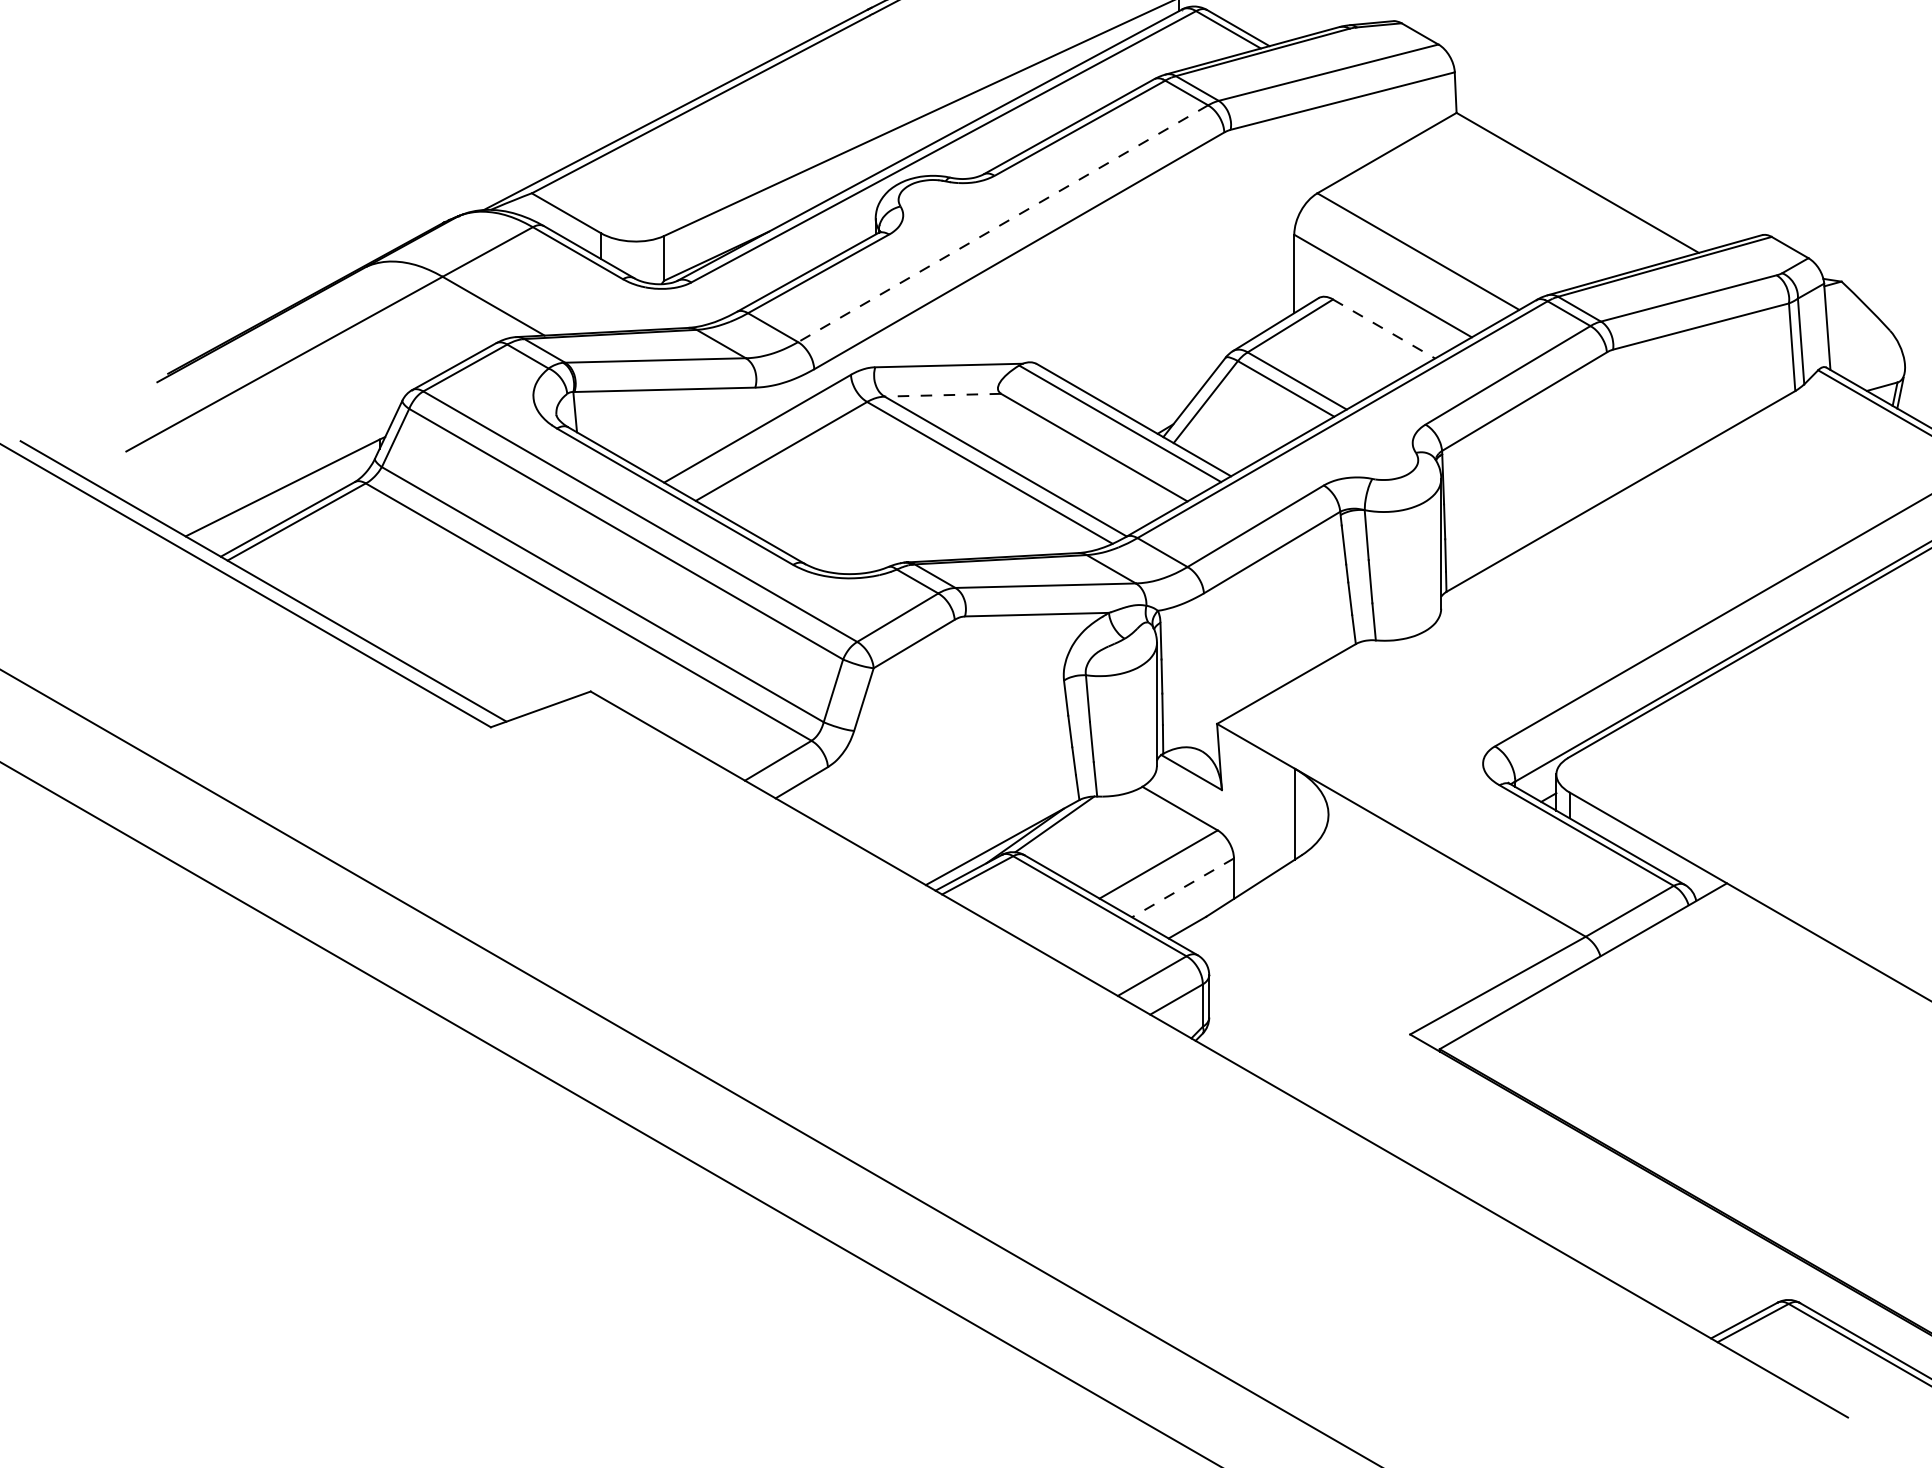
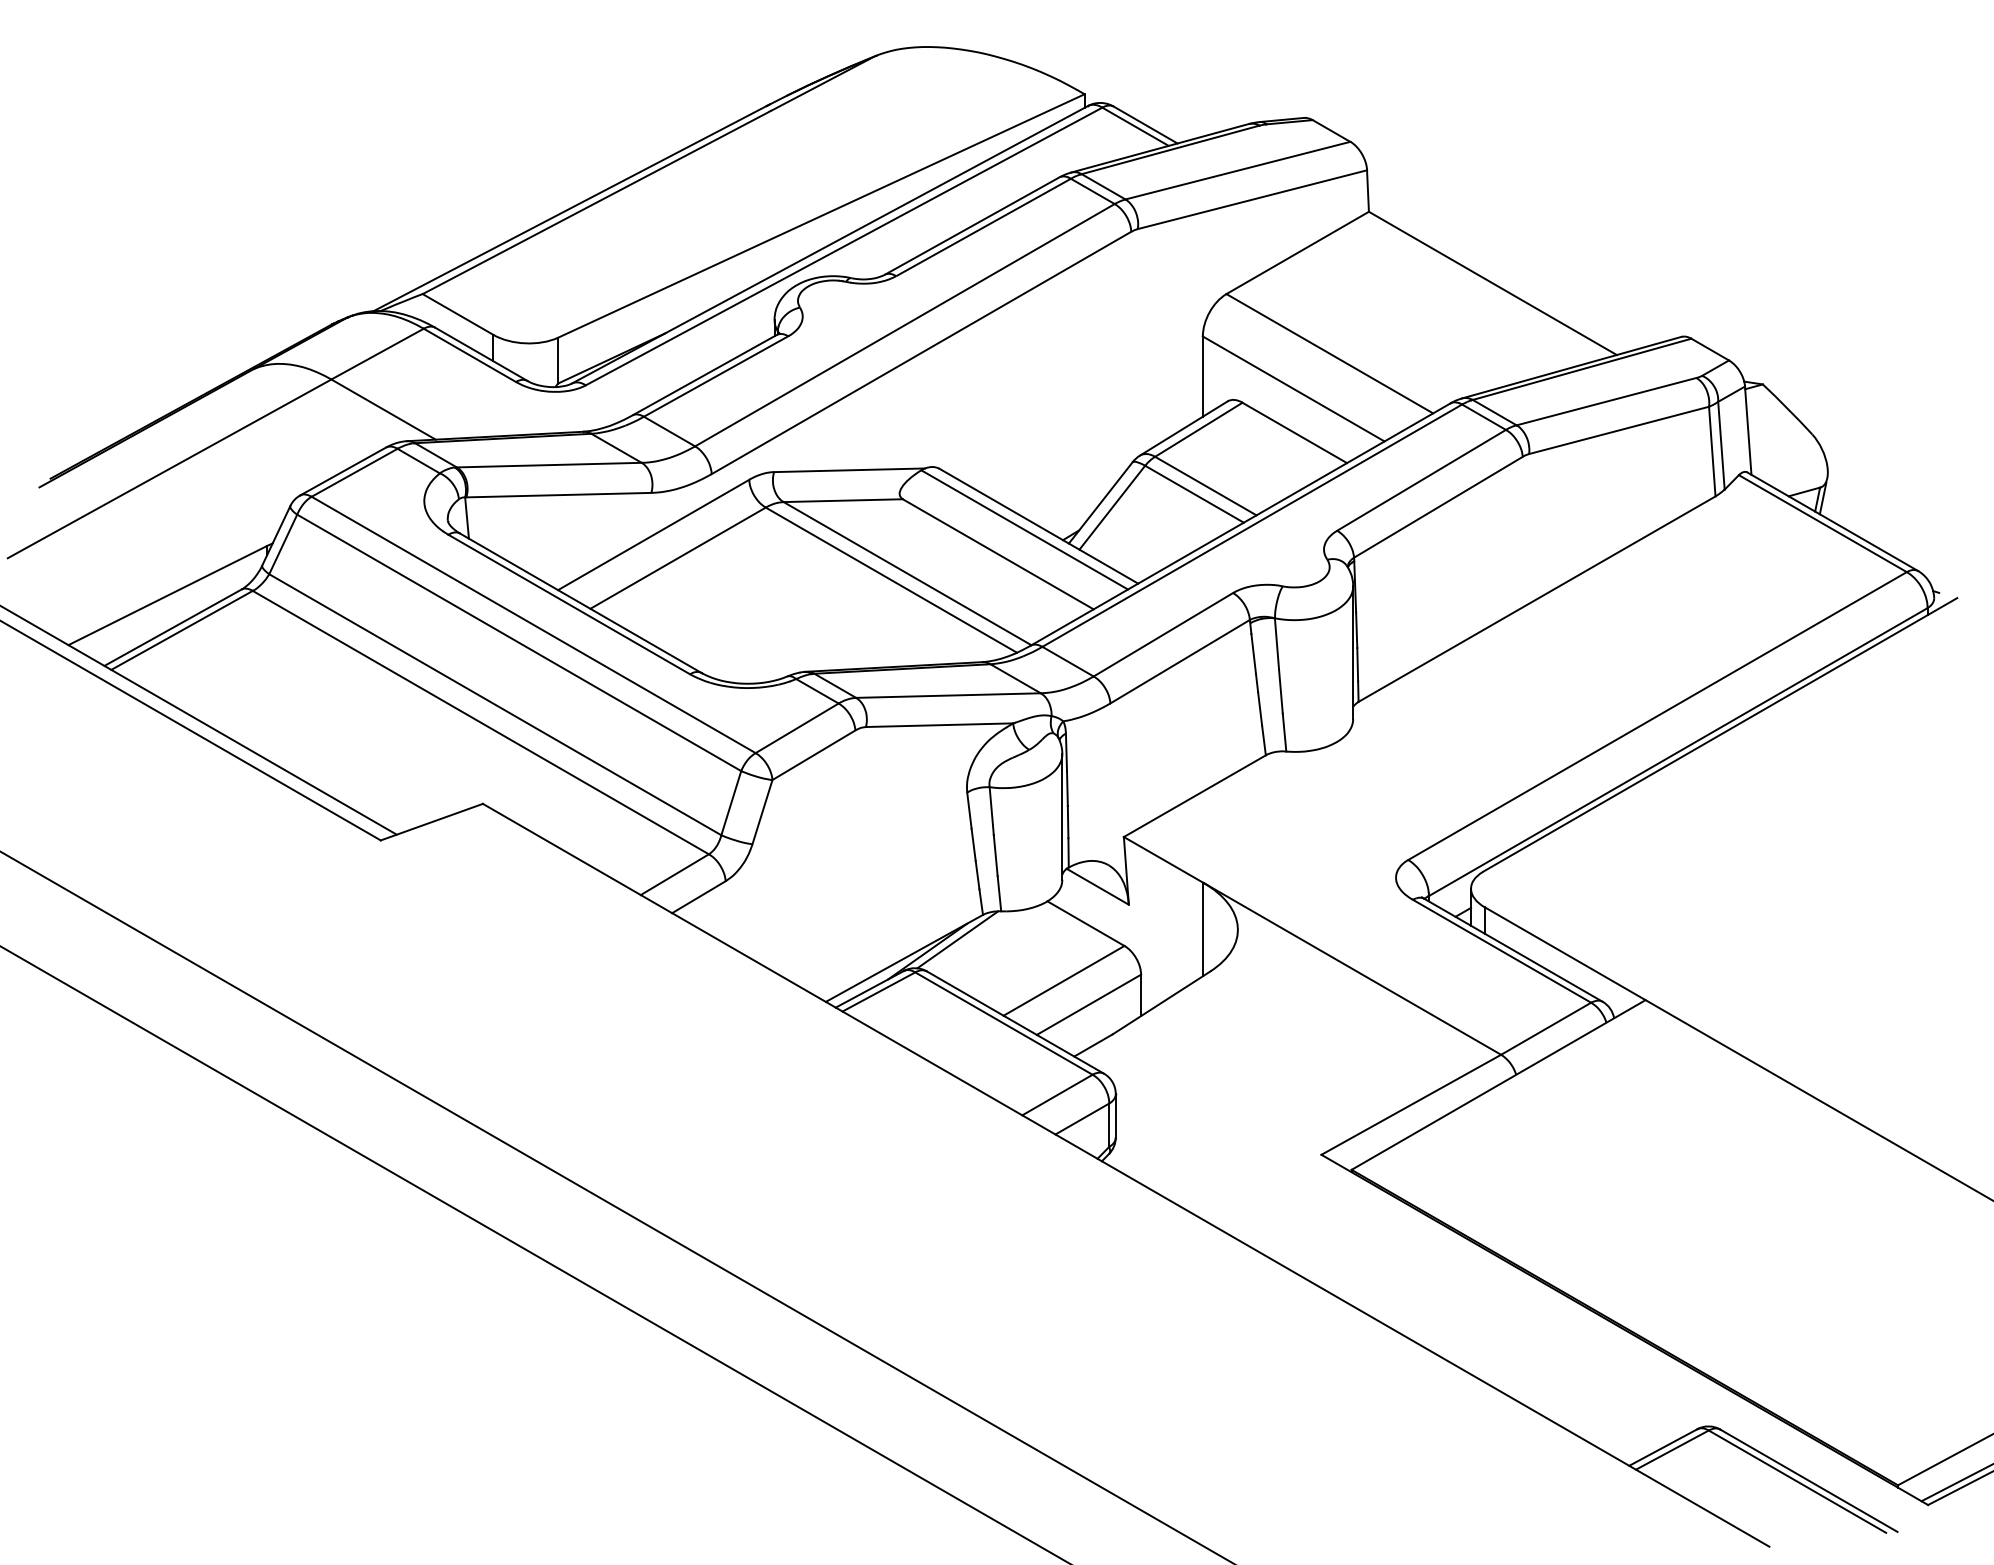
line: (1002, 224) -> (904, 325), dashed -> solid
line: (1384, 329) -> (1295, 433), dashed -> solid
line: (943, 395) -> (843, 500), dashed -> solid
line: (1182, 888) -> (1088, 1005), dashed -> solid

